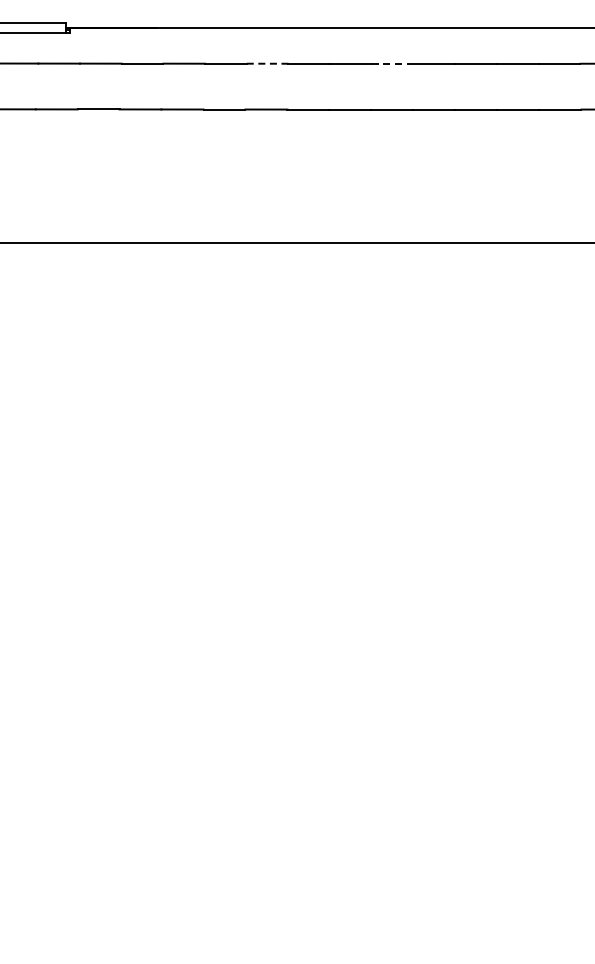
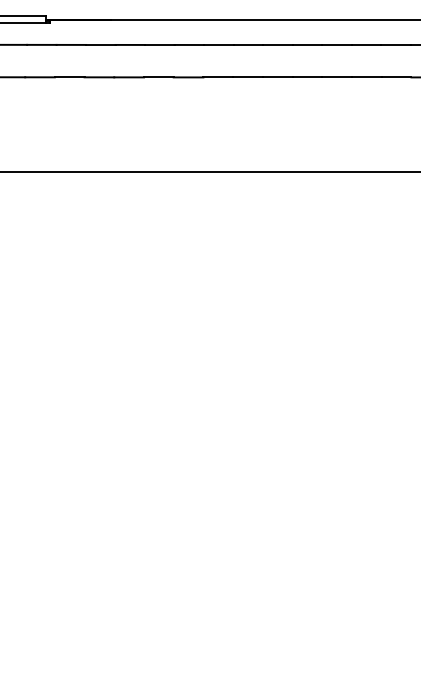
line: (267, 63) -> (189, 44), dashed -> solid
line: (392, 63) -> (277, 44), dashed -> solid

